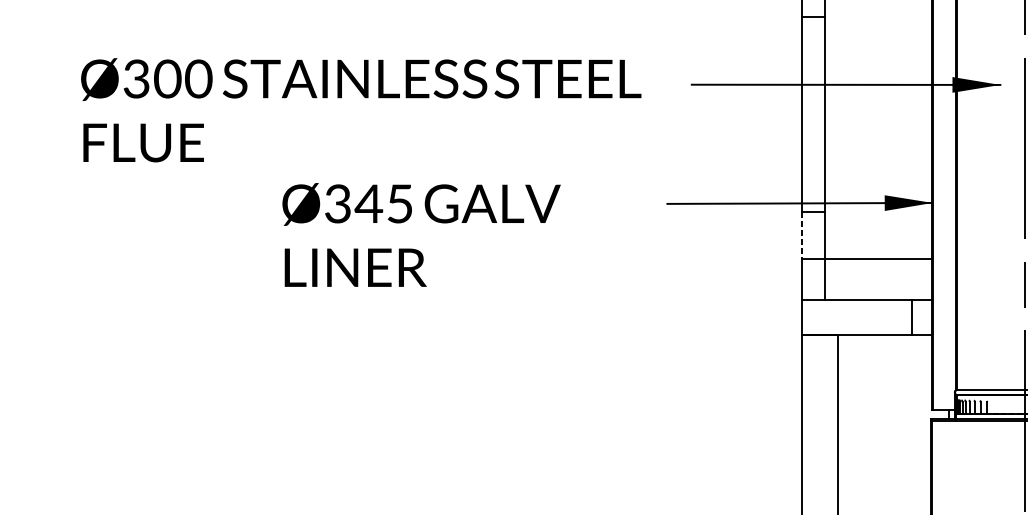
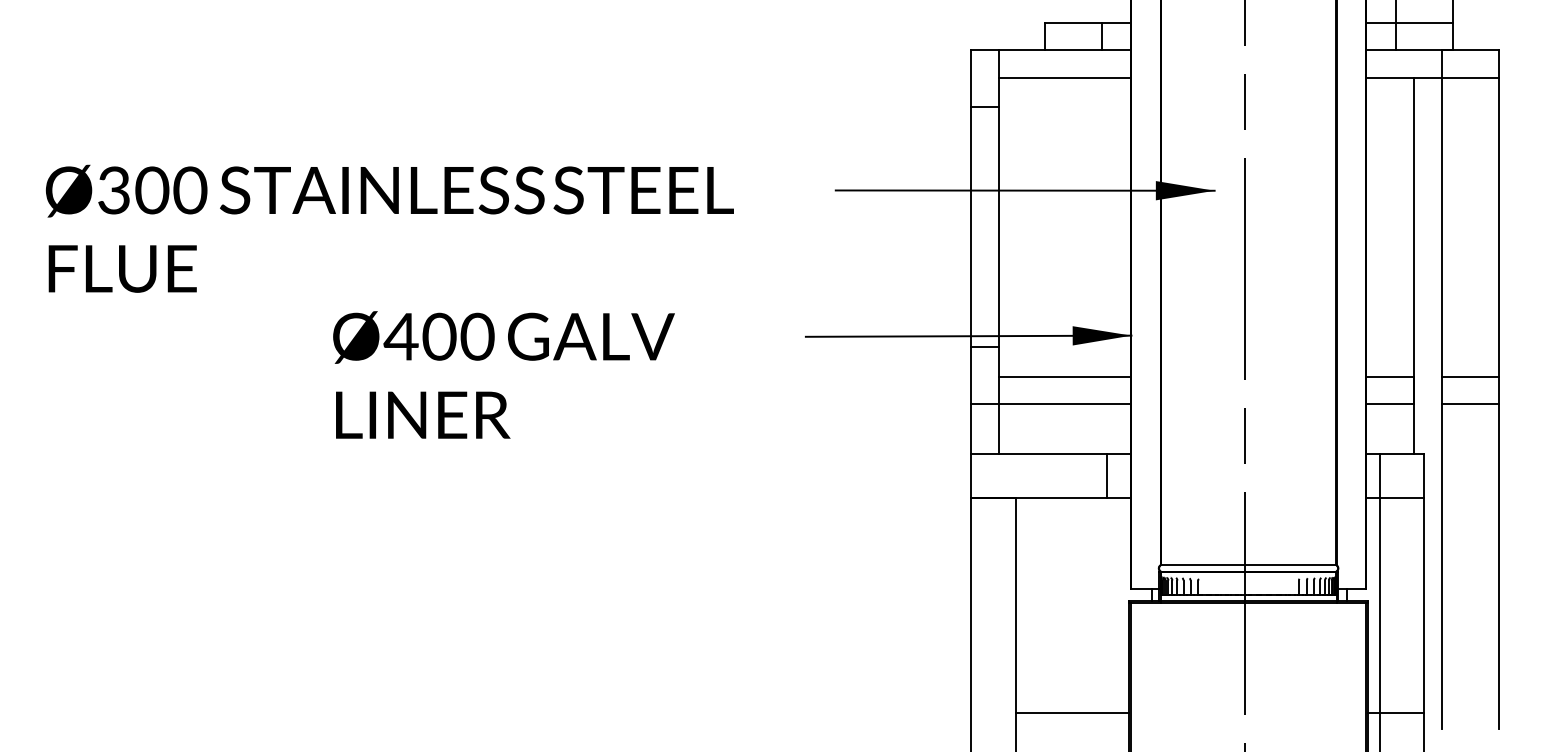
text: (360, 109) -> (389, 228), moved
text: (368, 203) -> (438, 336), Ø345 -> Ø400
line: (802, 235) -> (971, 375), dashed -> solid
line: (878, 236) -> (1065, 376), added
line: (884, 509) -> (1072, 712), added

